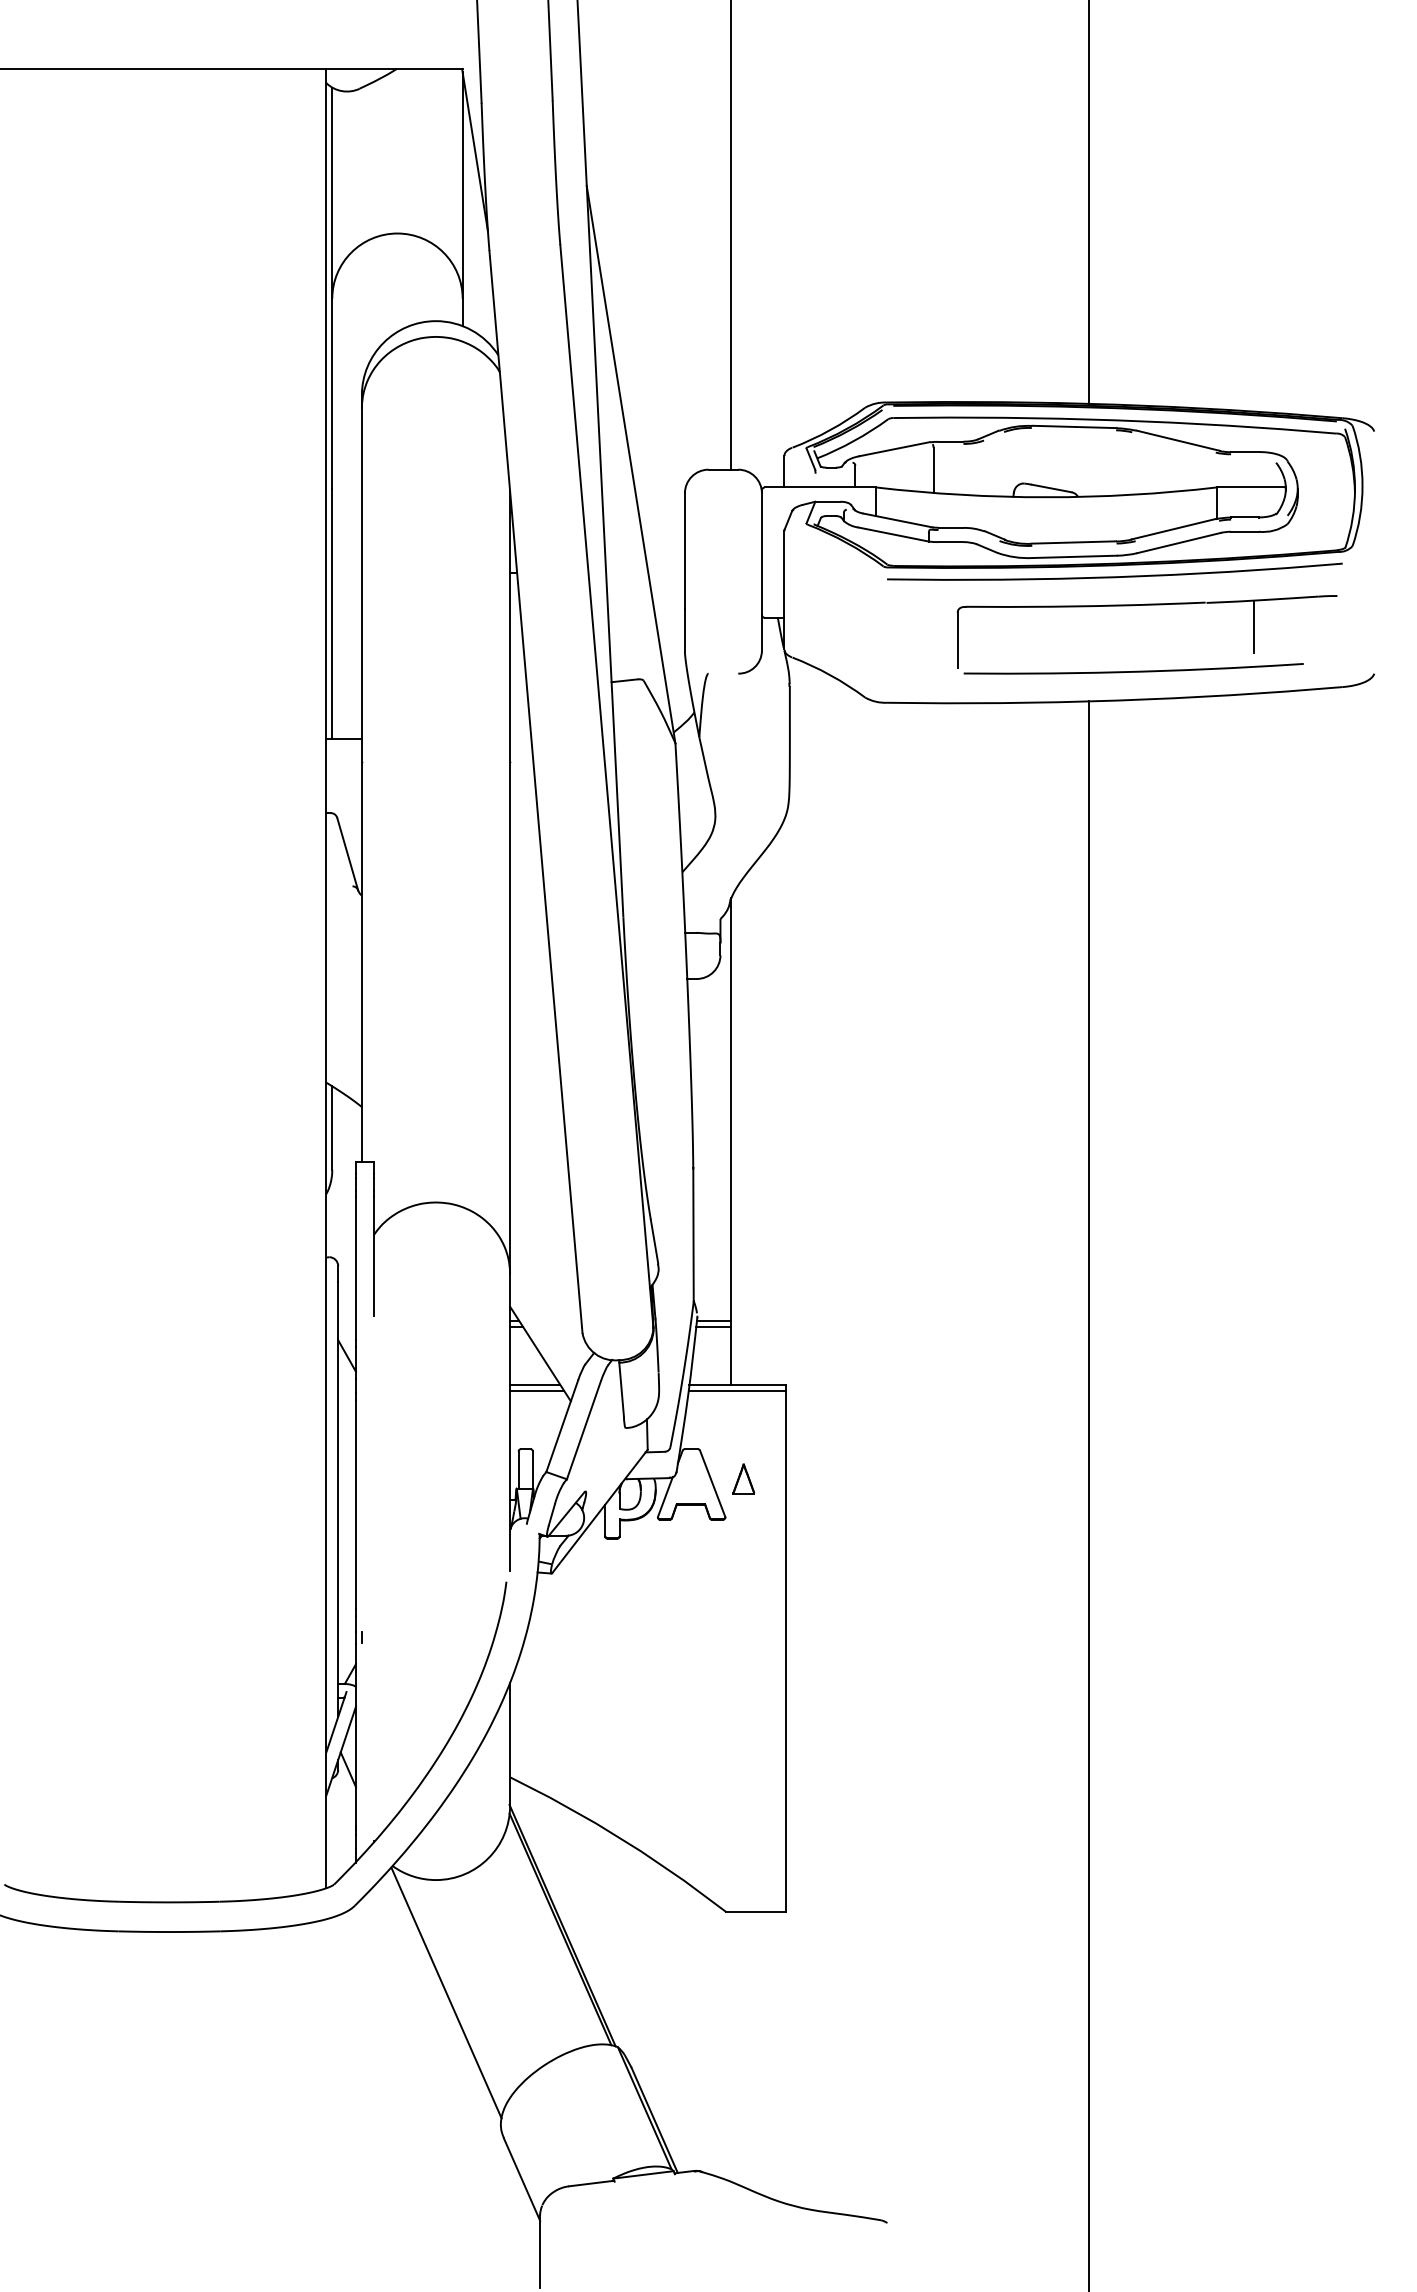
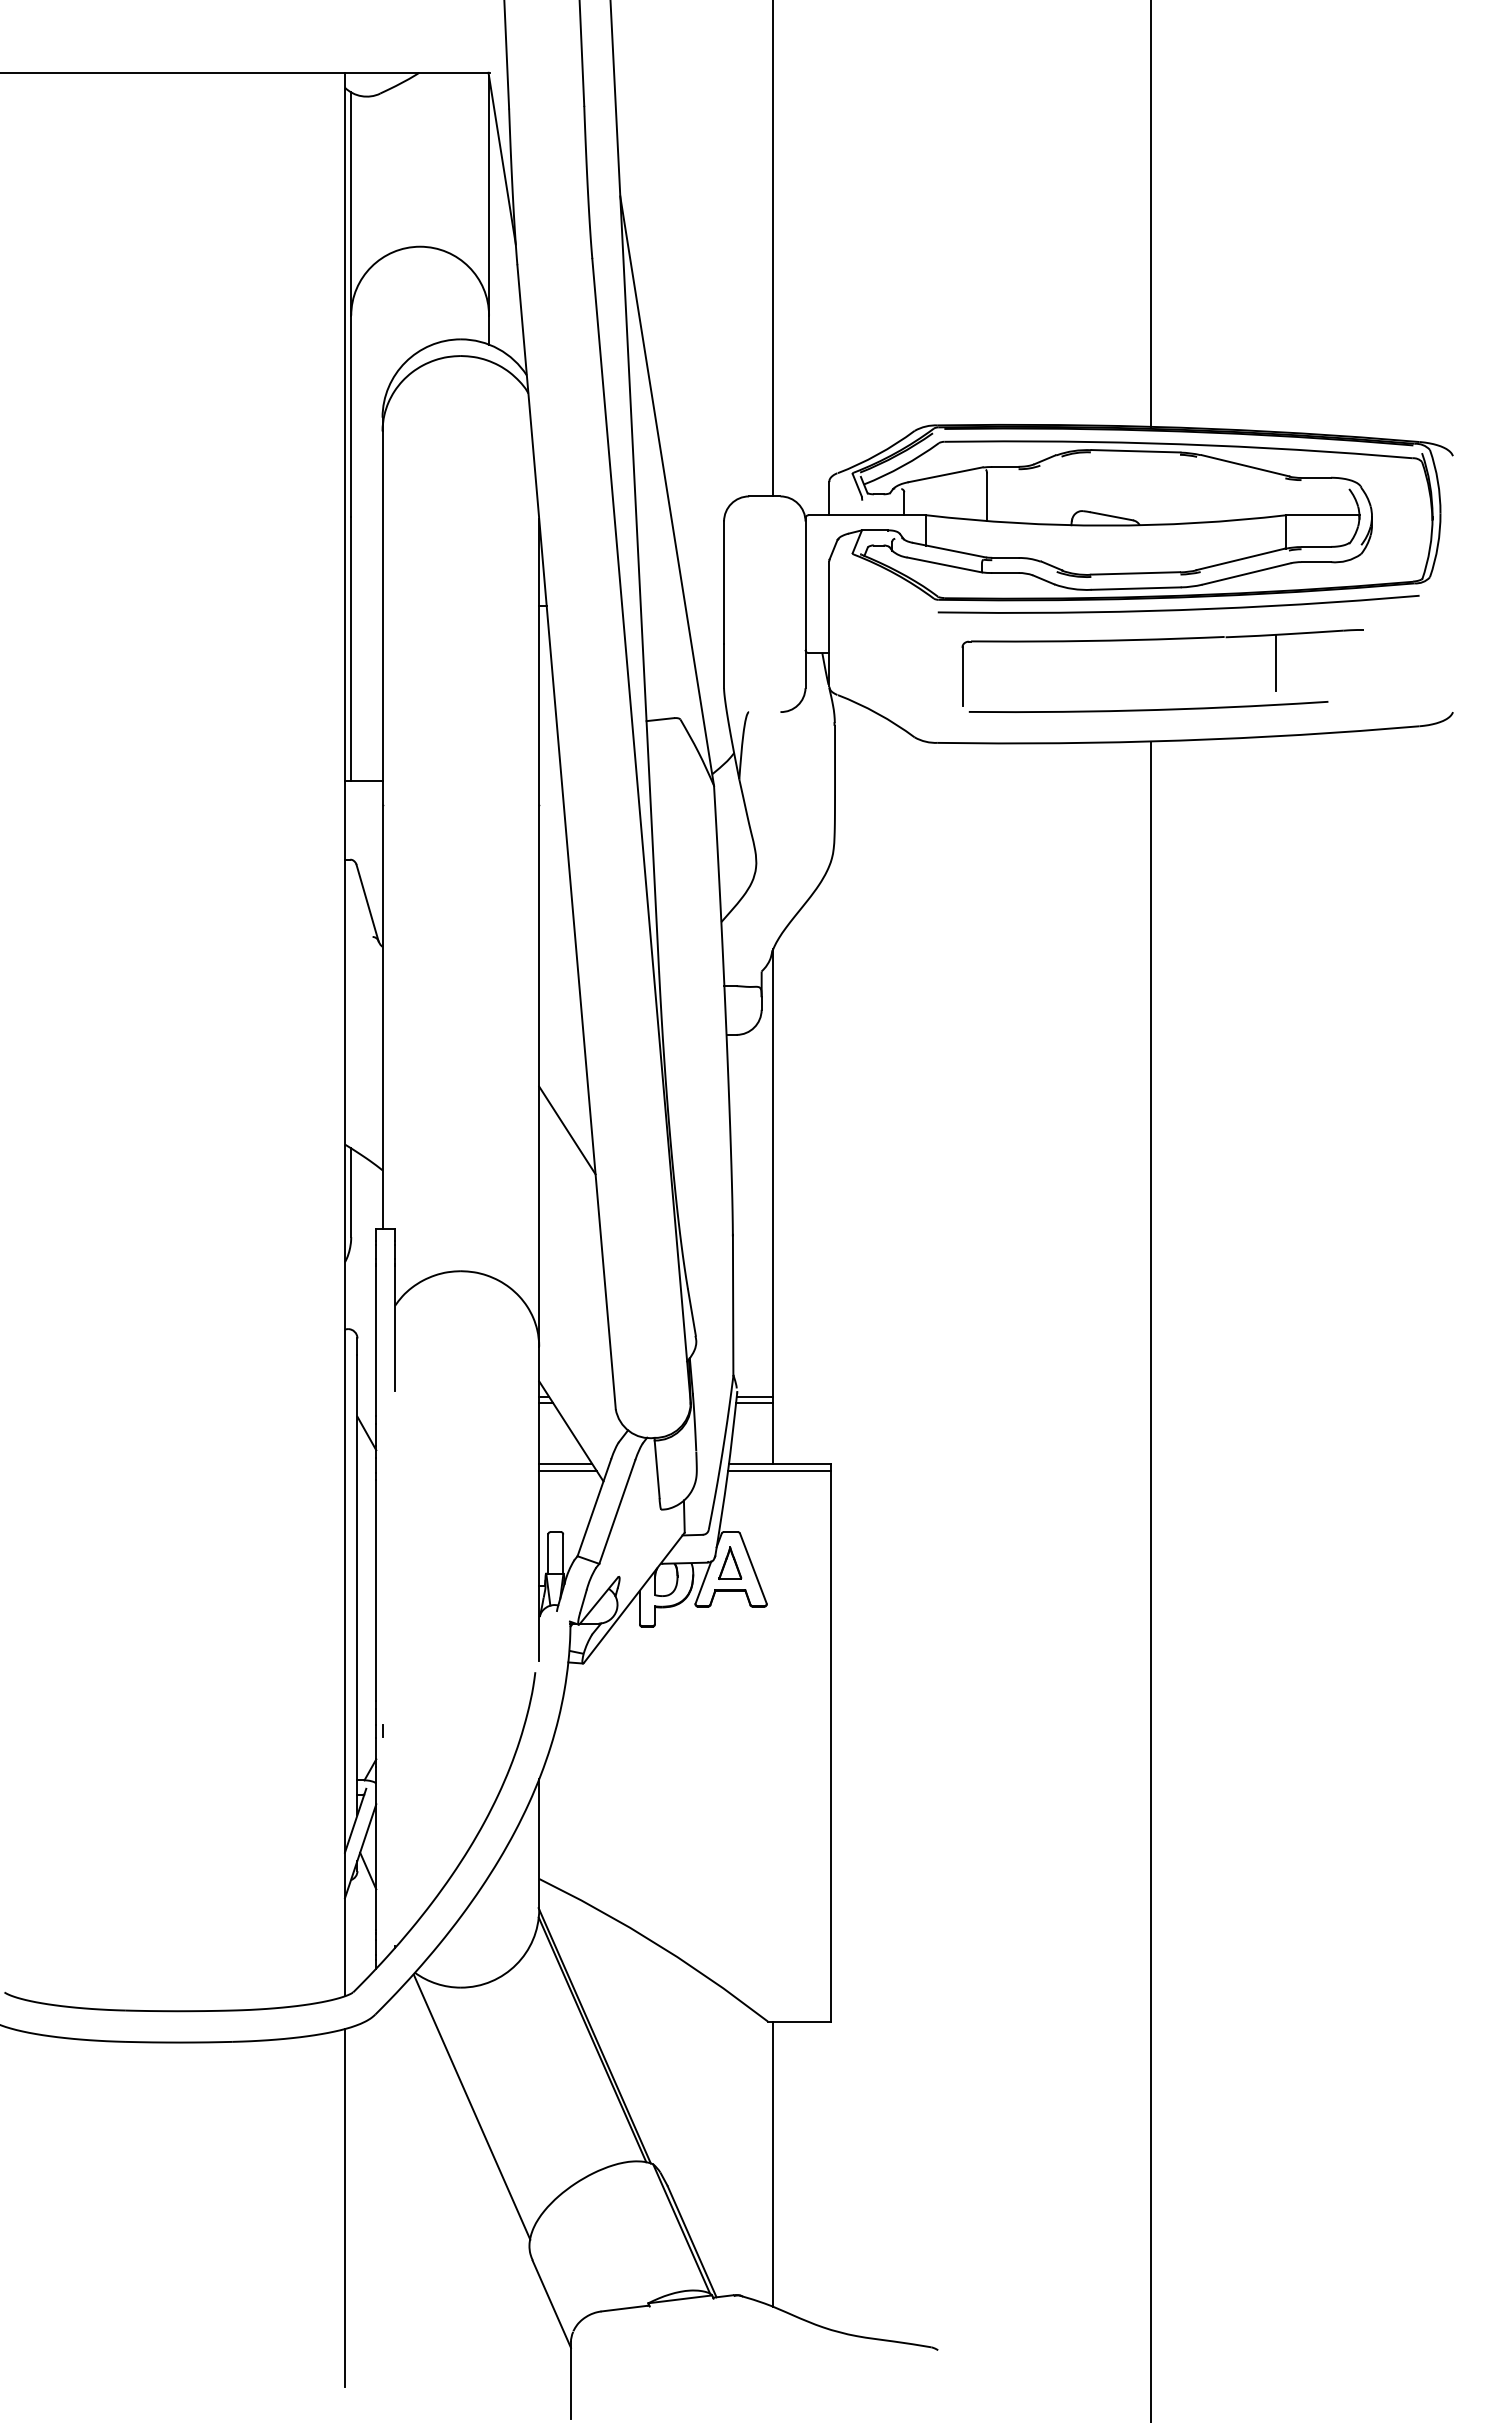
part: (1146, 605) -> (1162, 640), moved
line: (536, 1069) -> (567, 1130), added
part: (743, 1477) -> (730, 1562), moved
line: (731, 2046) -> (773, 2163), added
line: (325, 2088) -> (344, 2208), added

